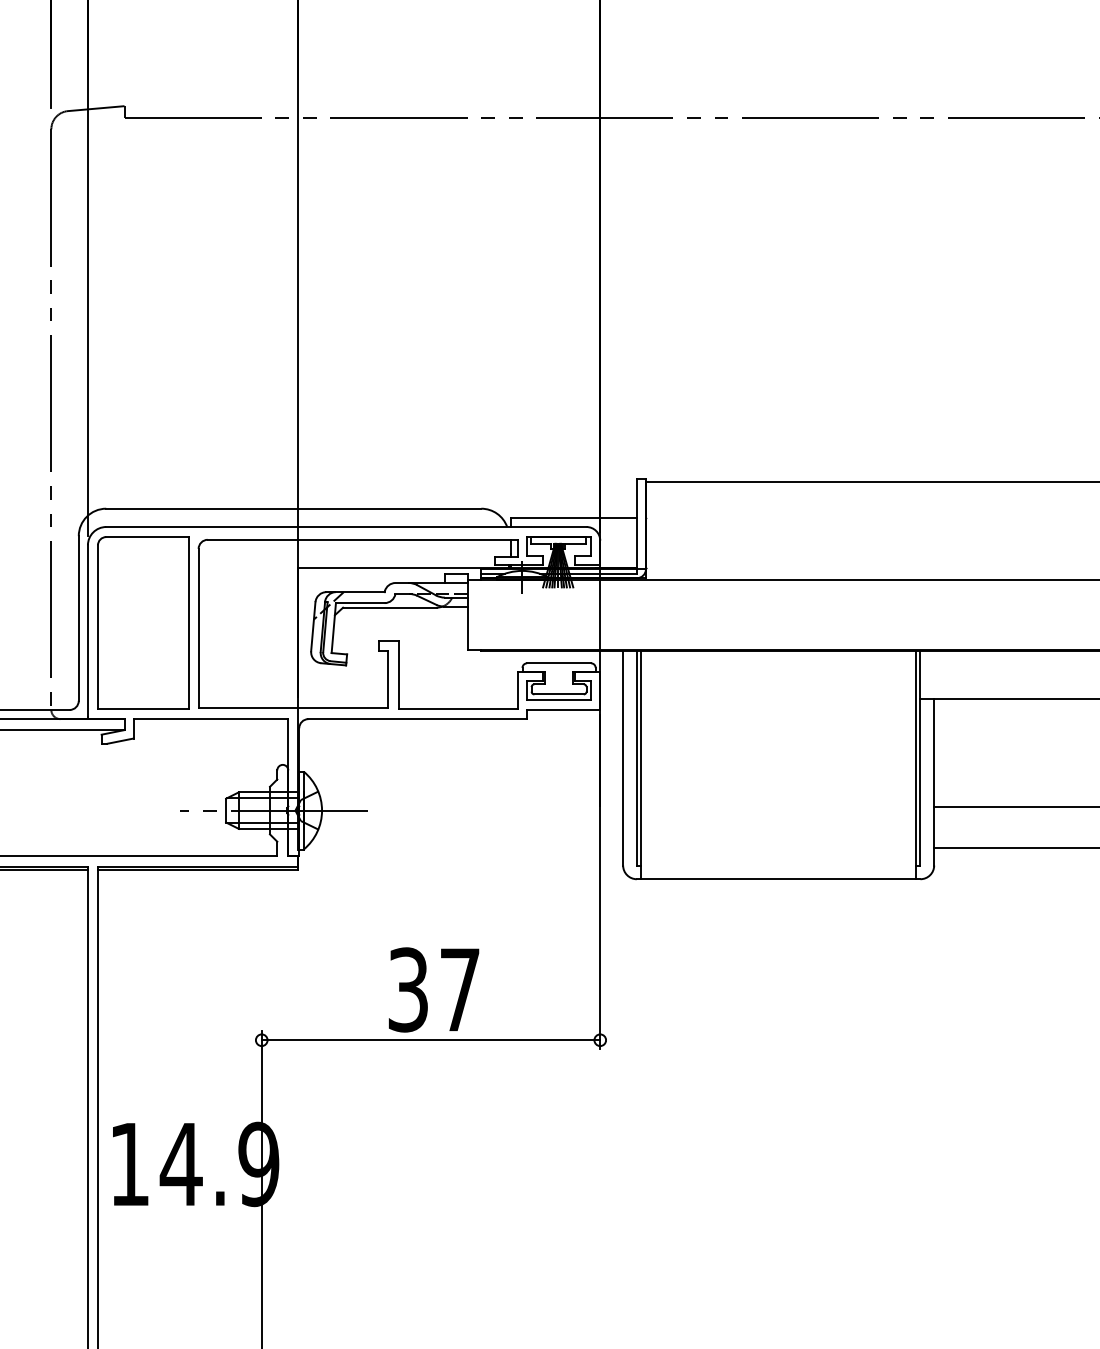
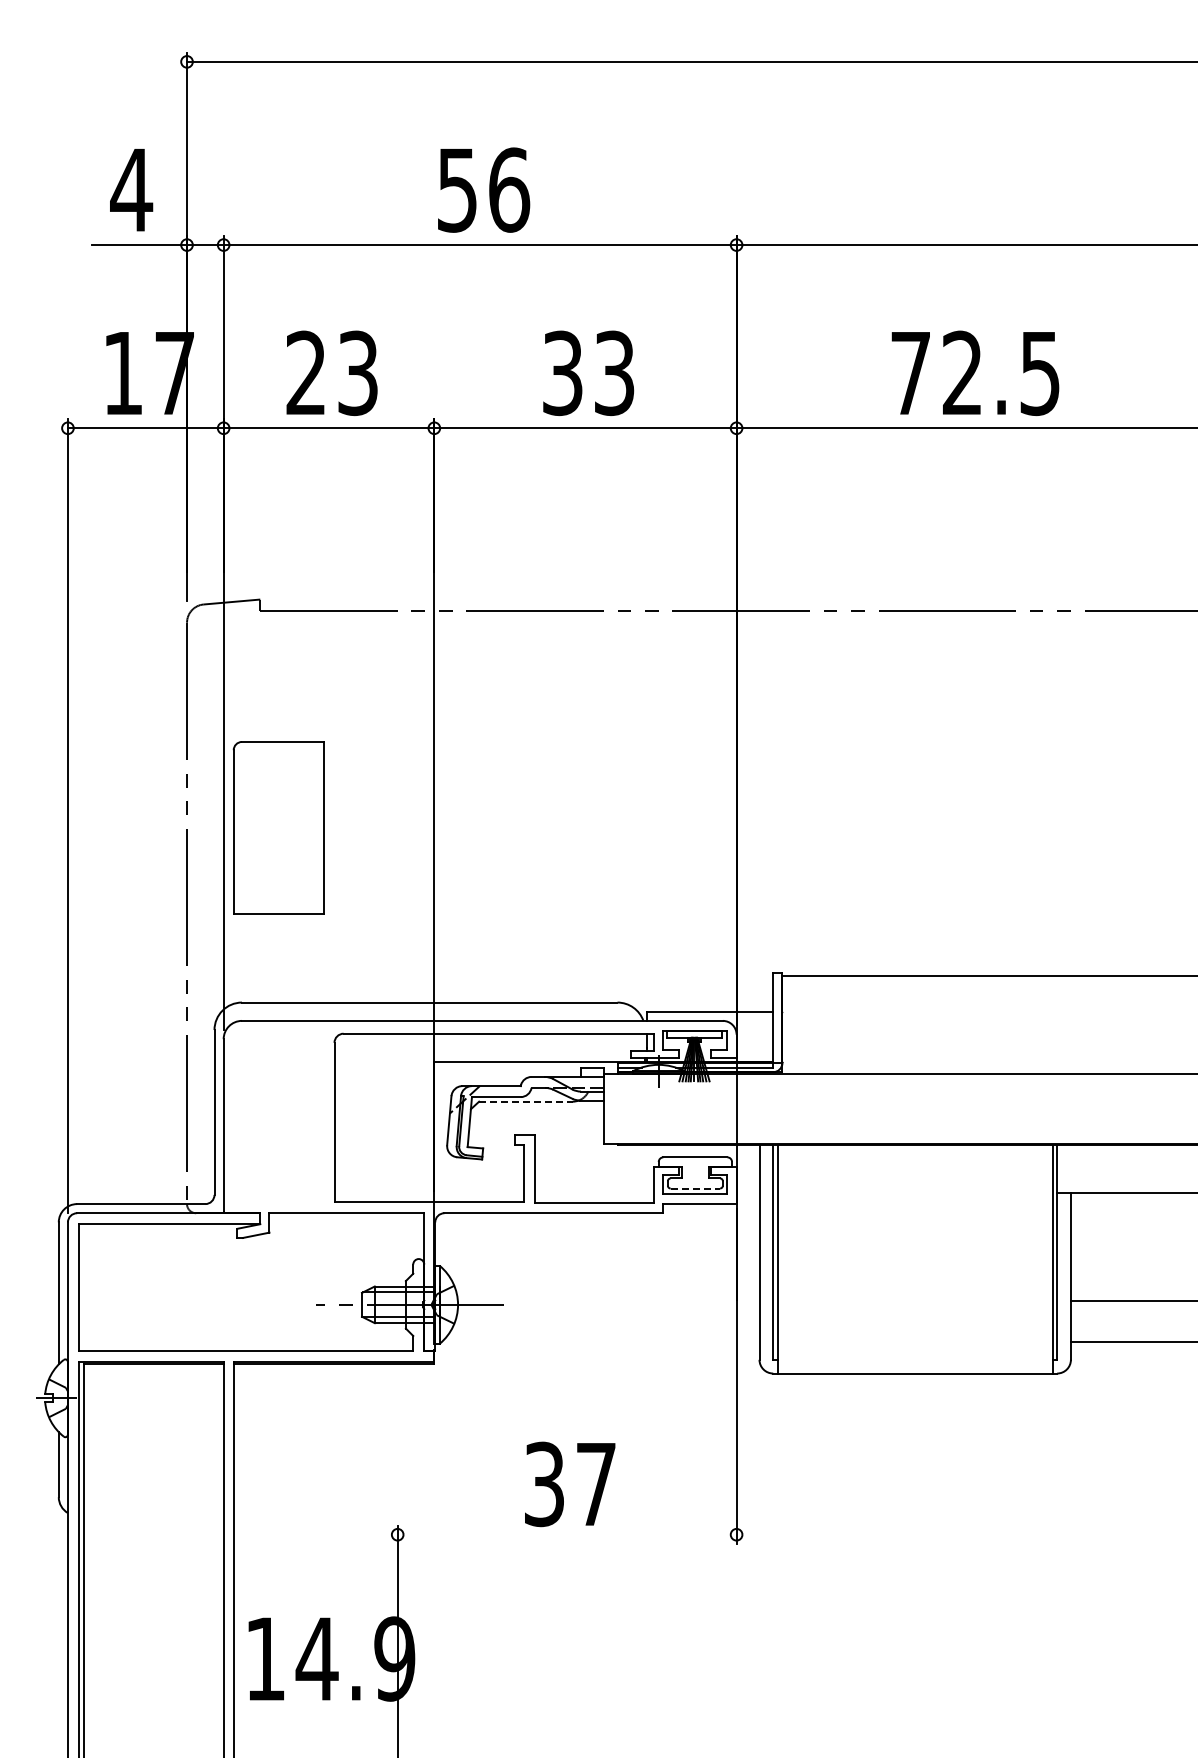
line: (389, 607) -> (525, 1101), solid -> dashed
part: (142, 622) -> (278, 827), moved
line: (559, 694) -> (695, 1188), solid -> dashed
line: (430, 1040) -> (566, 1534), removed

